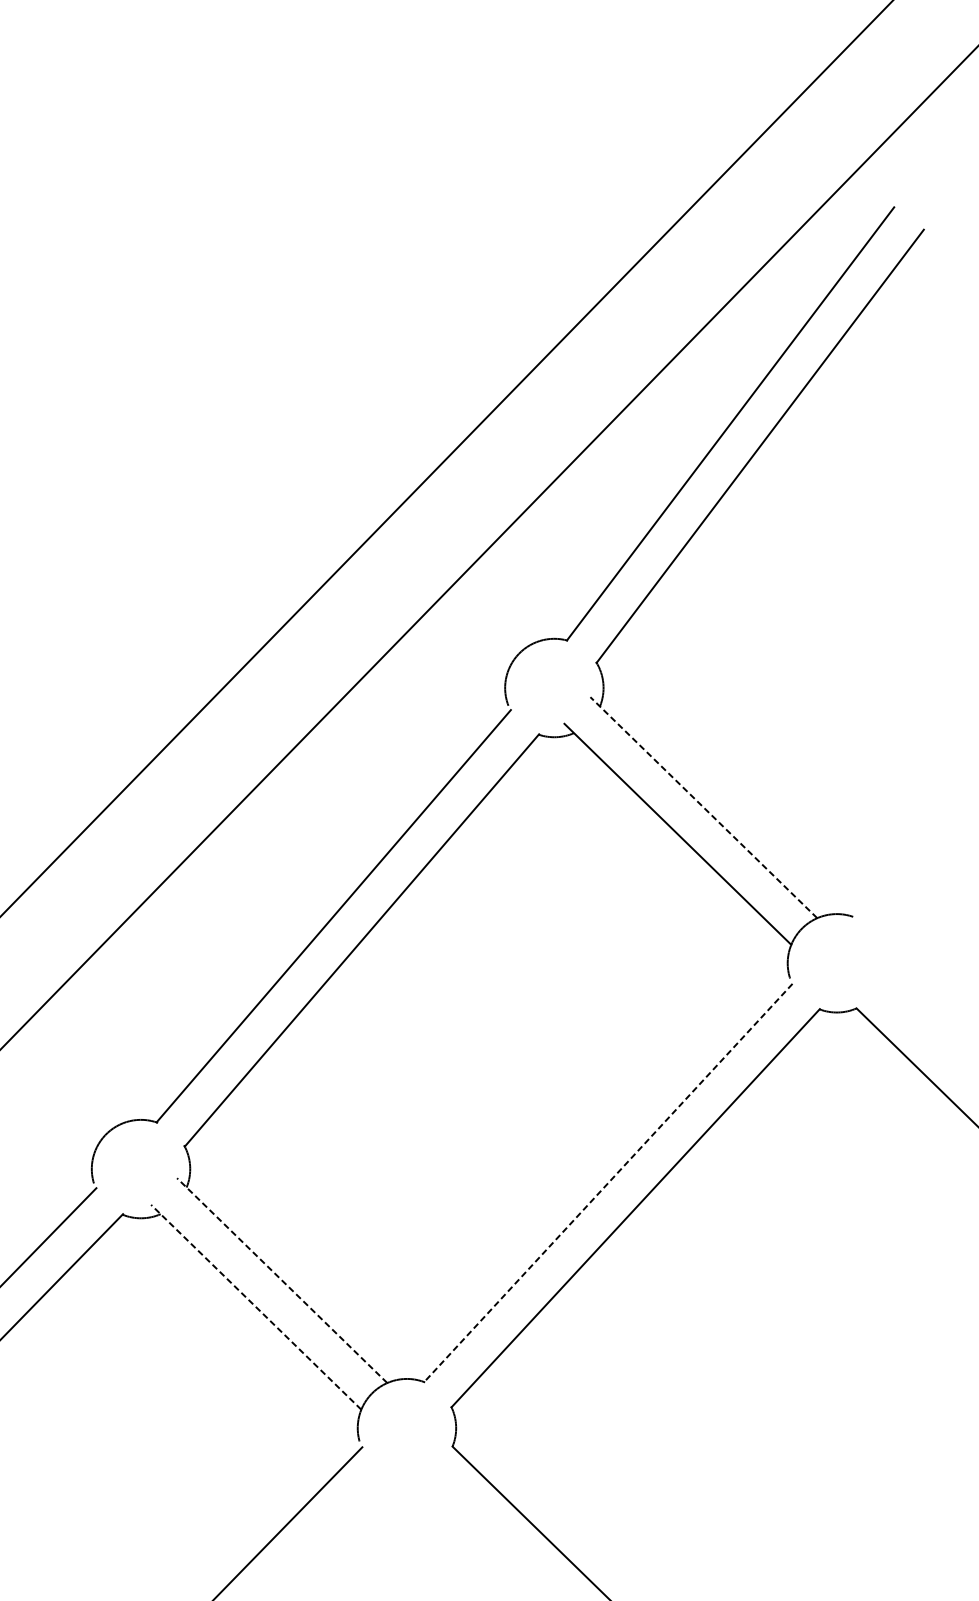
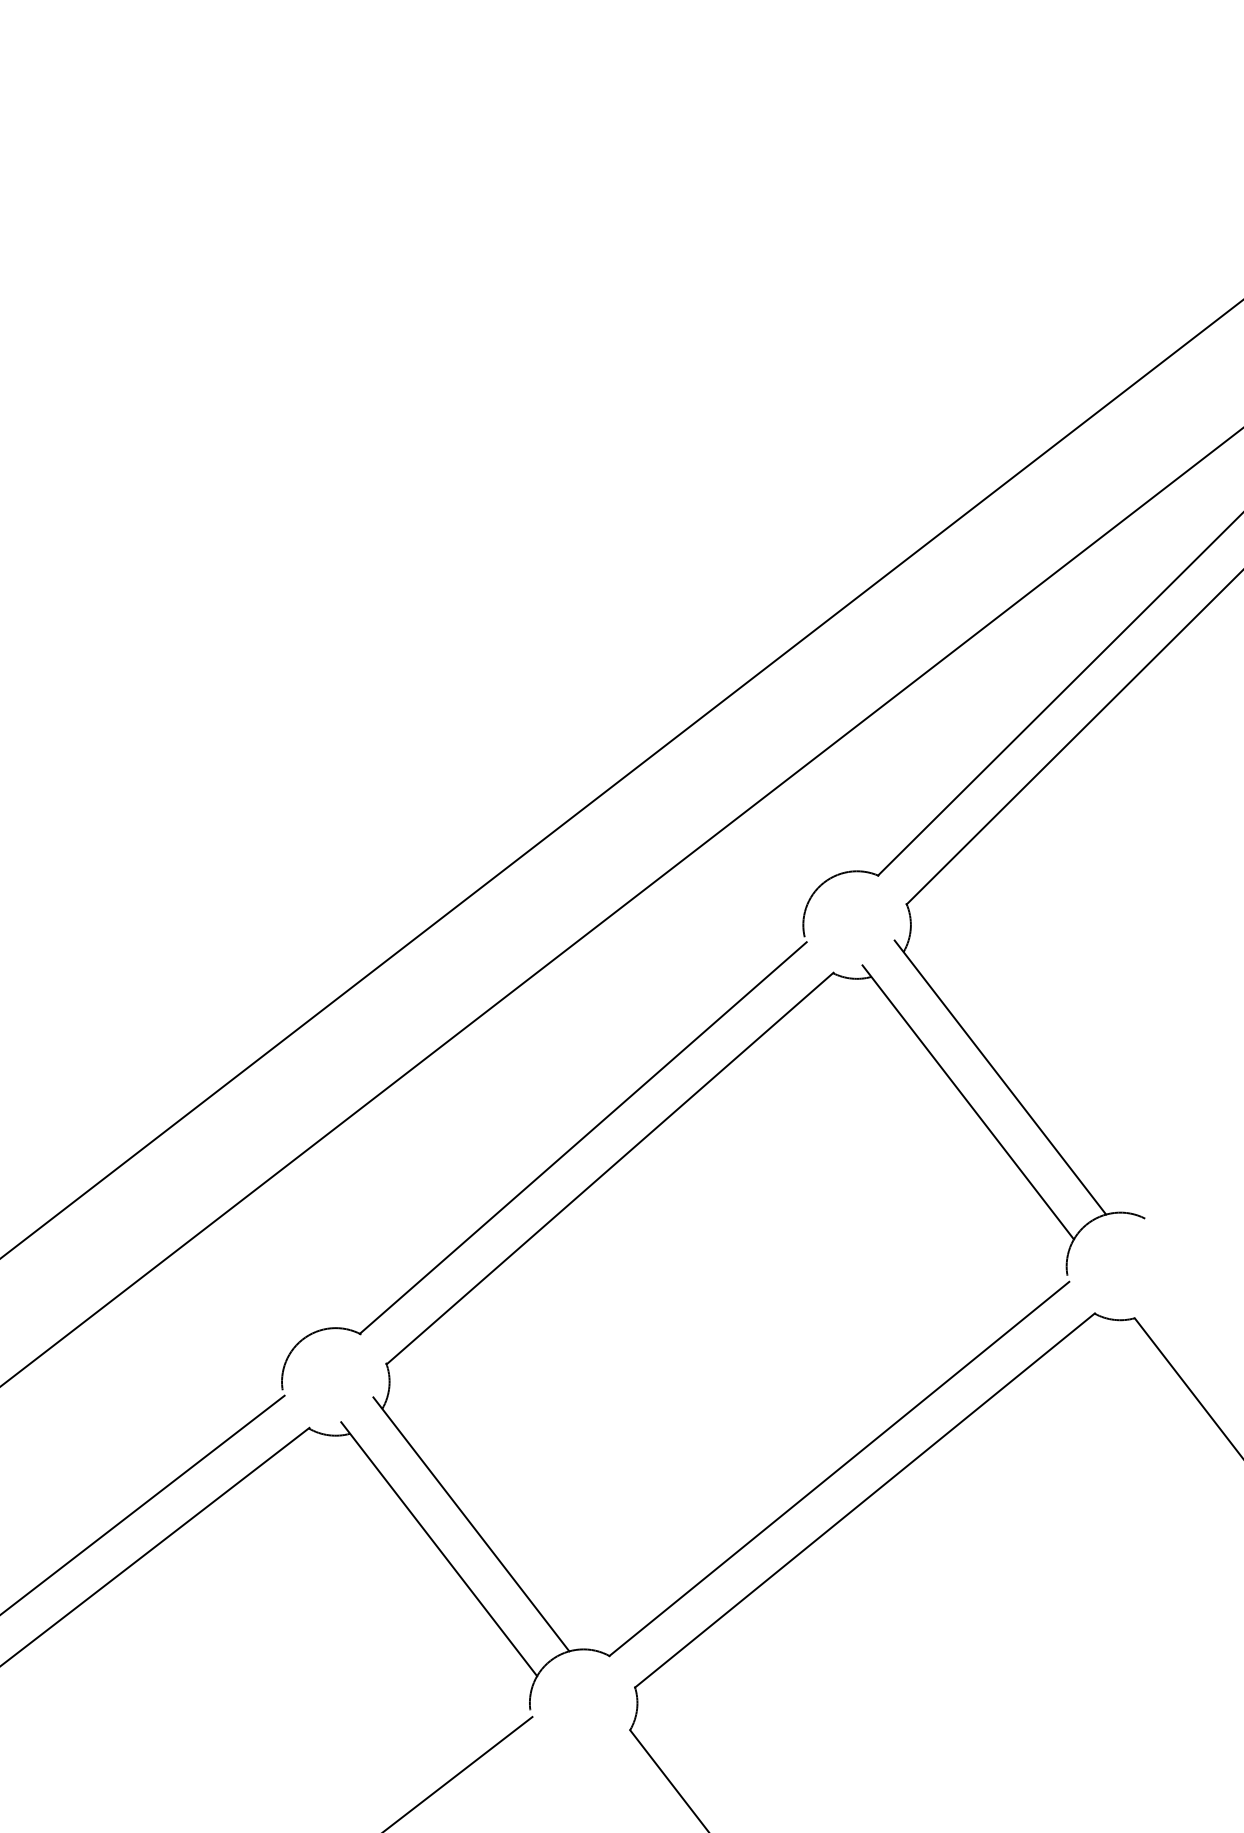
line: (703, 807) -> (1000, 1077), dashed -> solid
line: (607, 1183) -> (838, 1469), dashed -> solid
line: (282, 1279) -> (471, 1523), dashed -> solid
line: (255, 1306) -> (438, 1548), dashed -> solid

